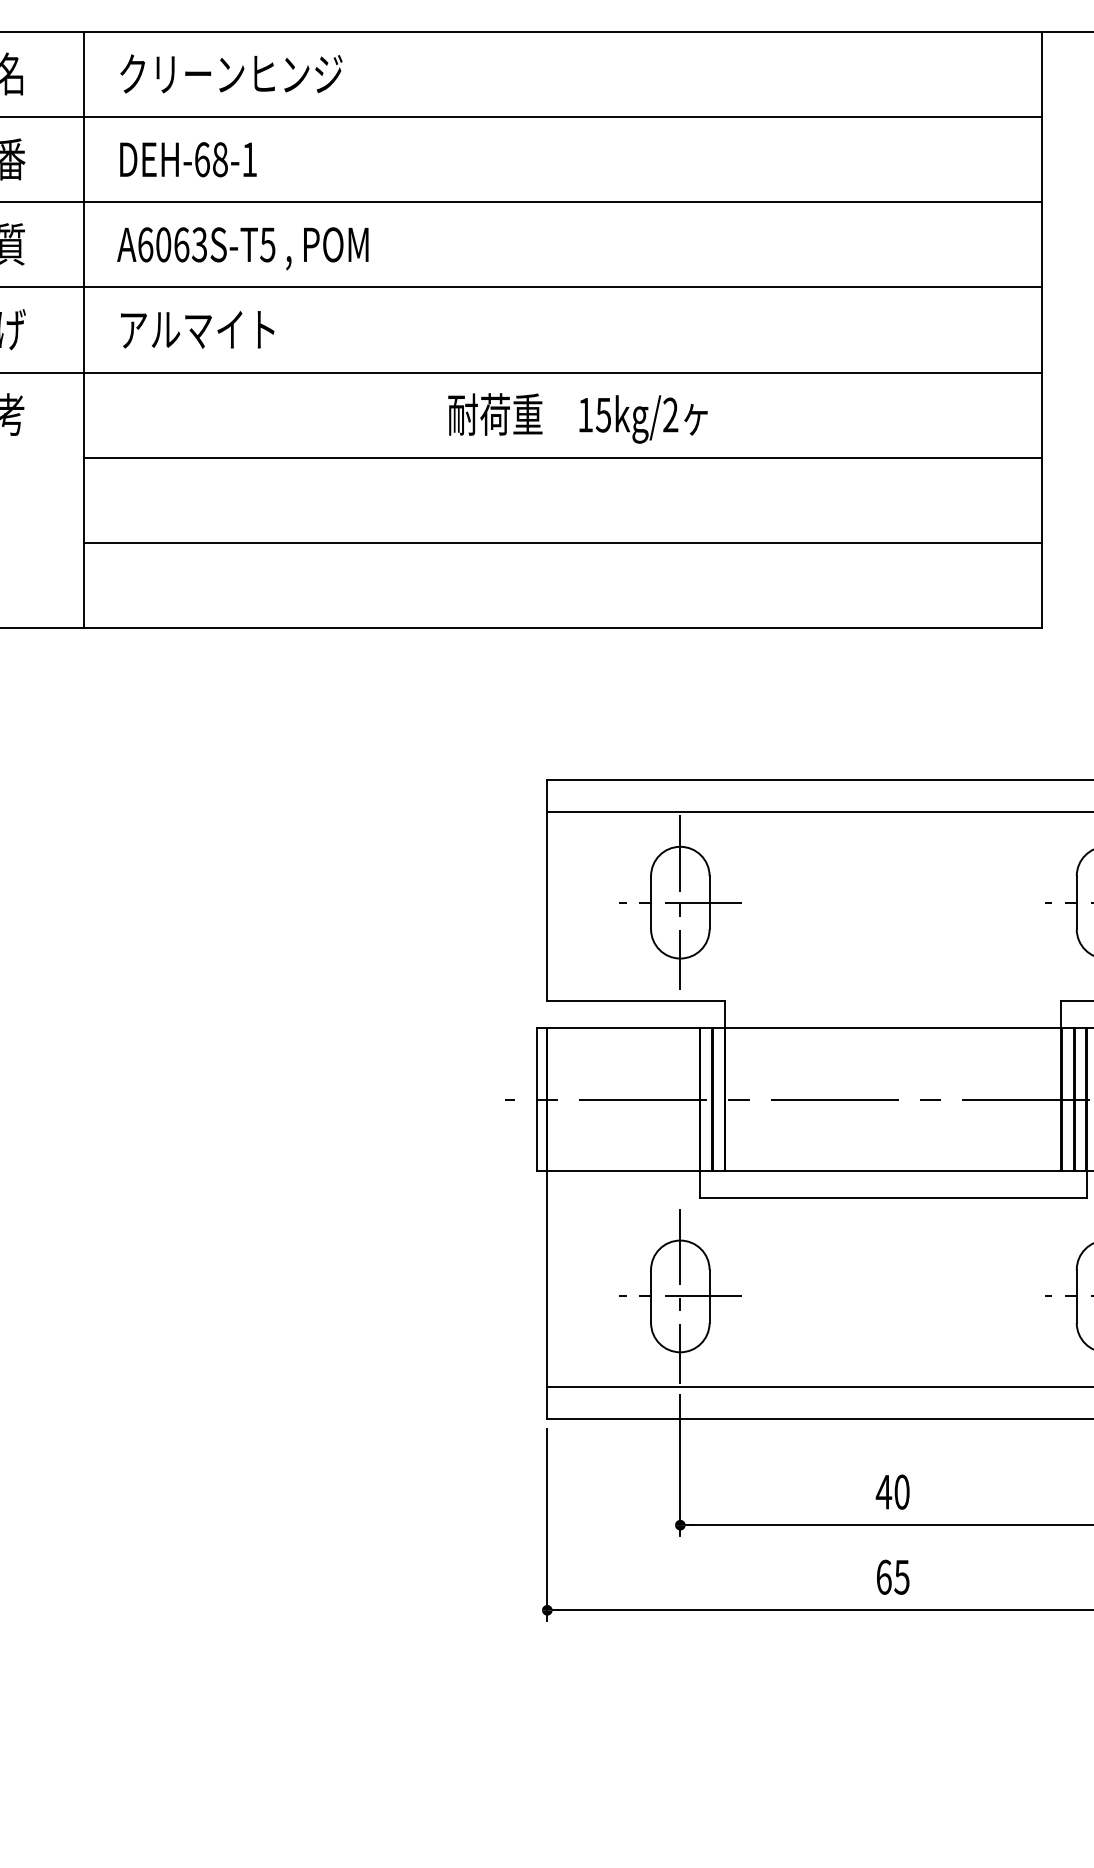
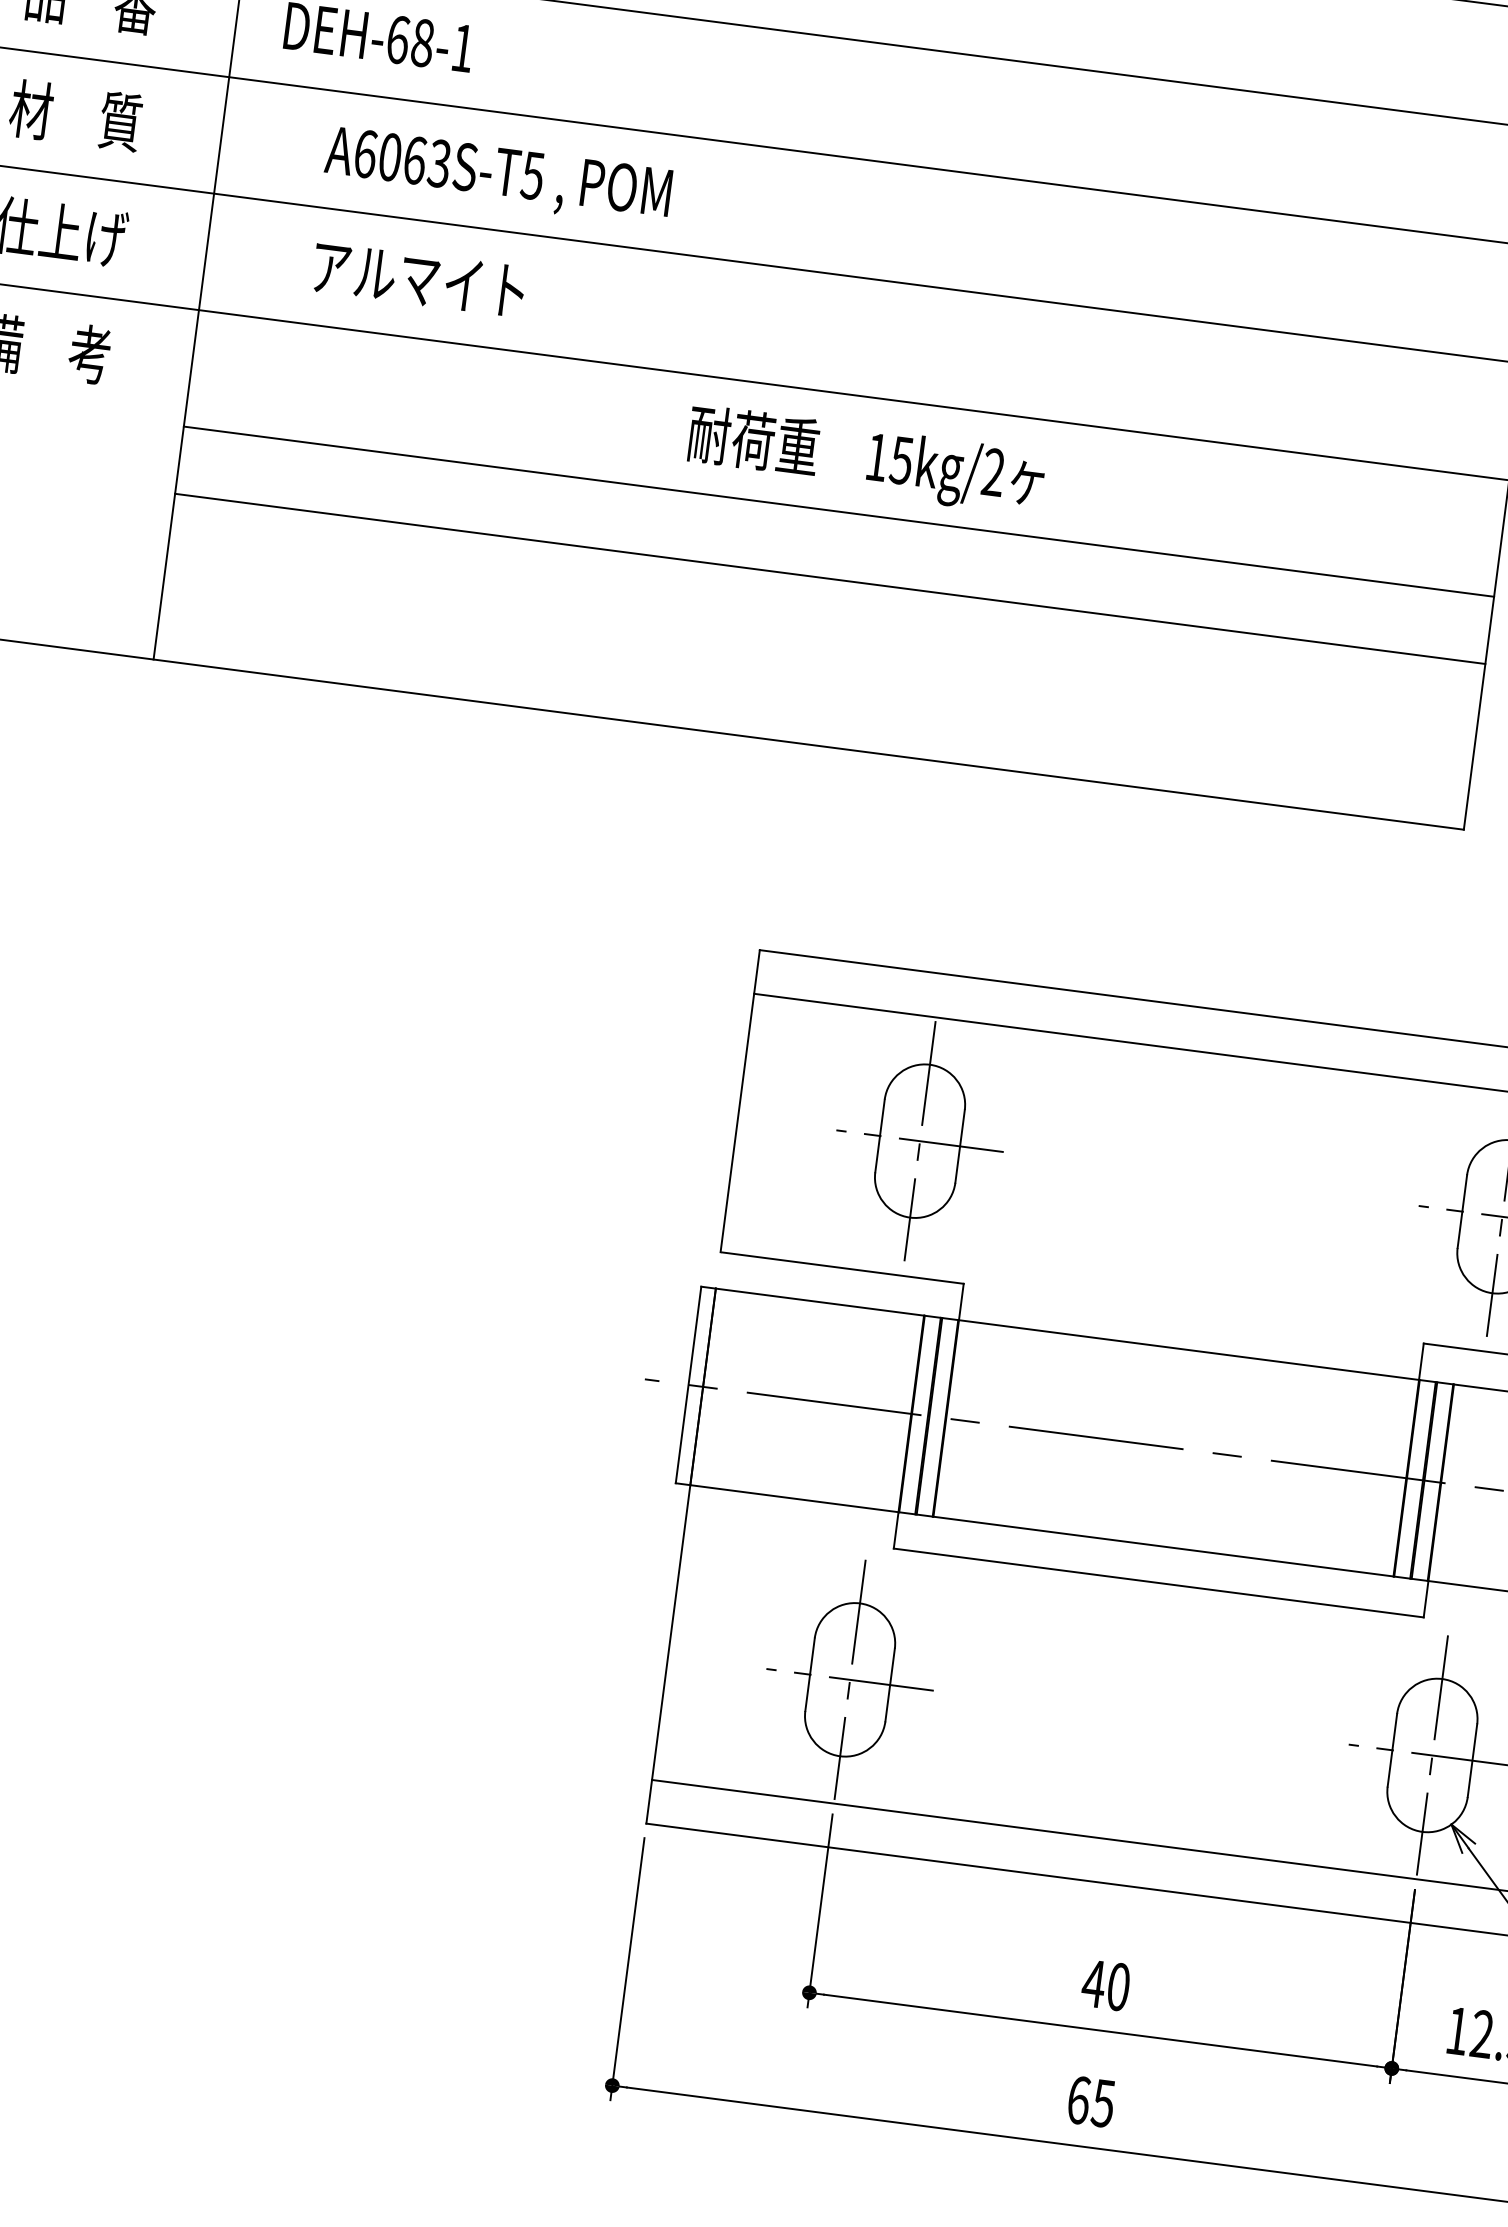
text: (242, 248) -> (497, 176), moved
text: (197, 329) -> (418, 278), moved
line: (563, 542) -> (830, 578), moved

